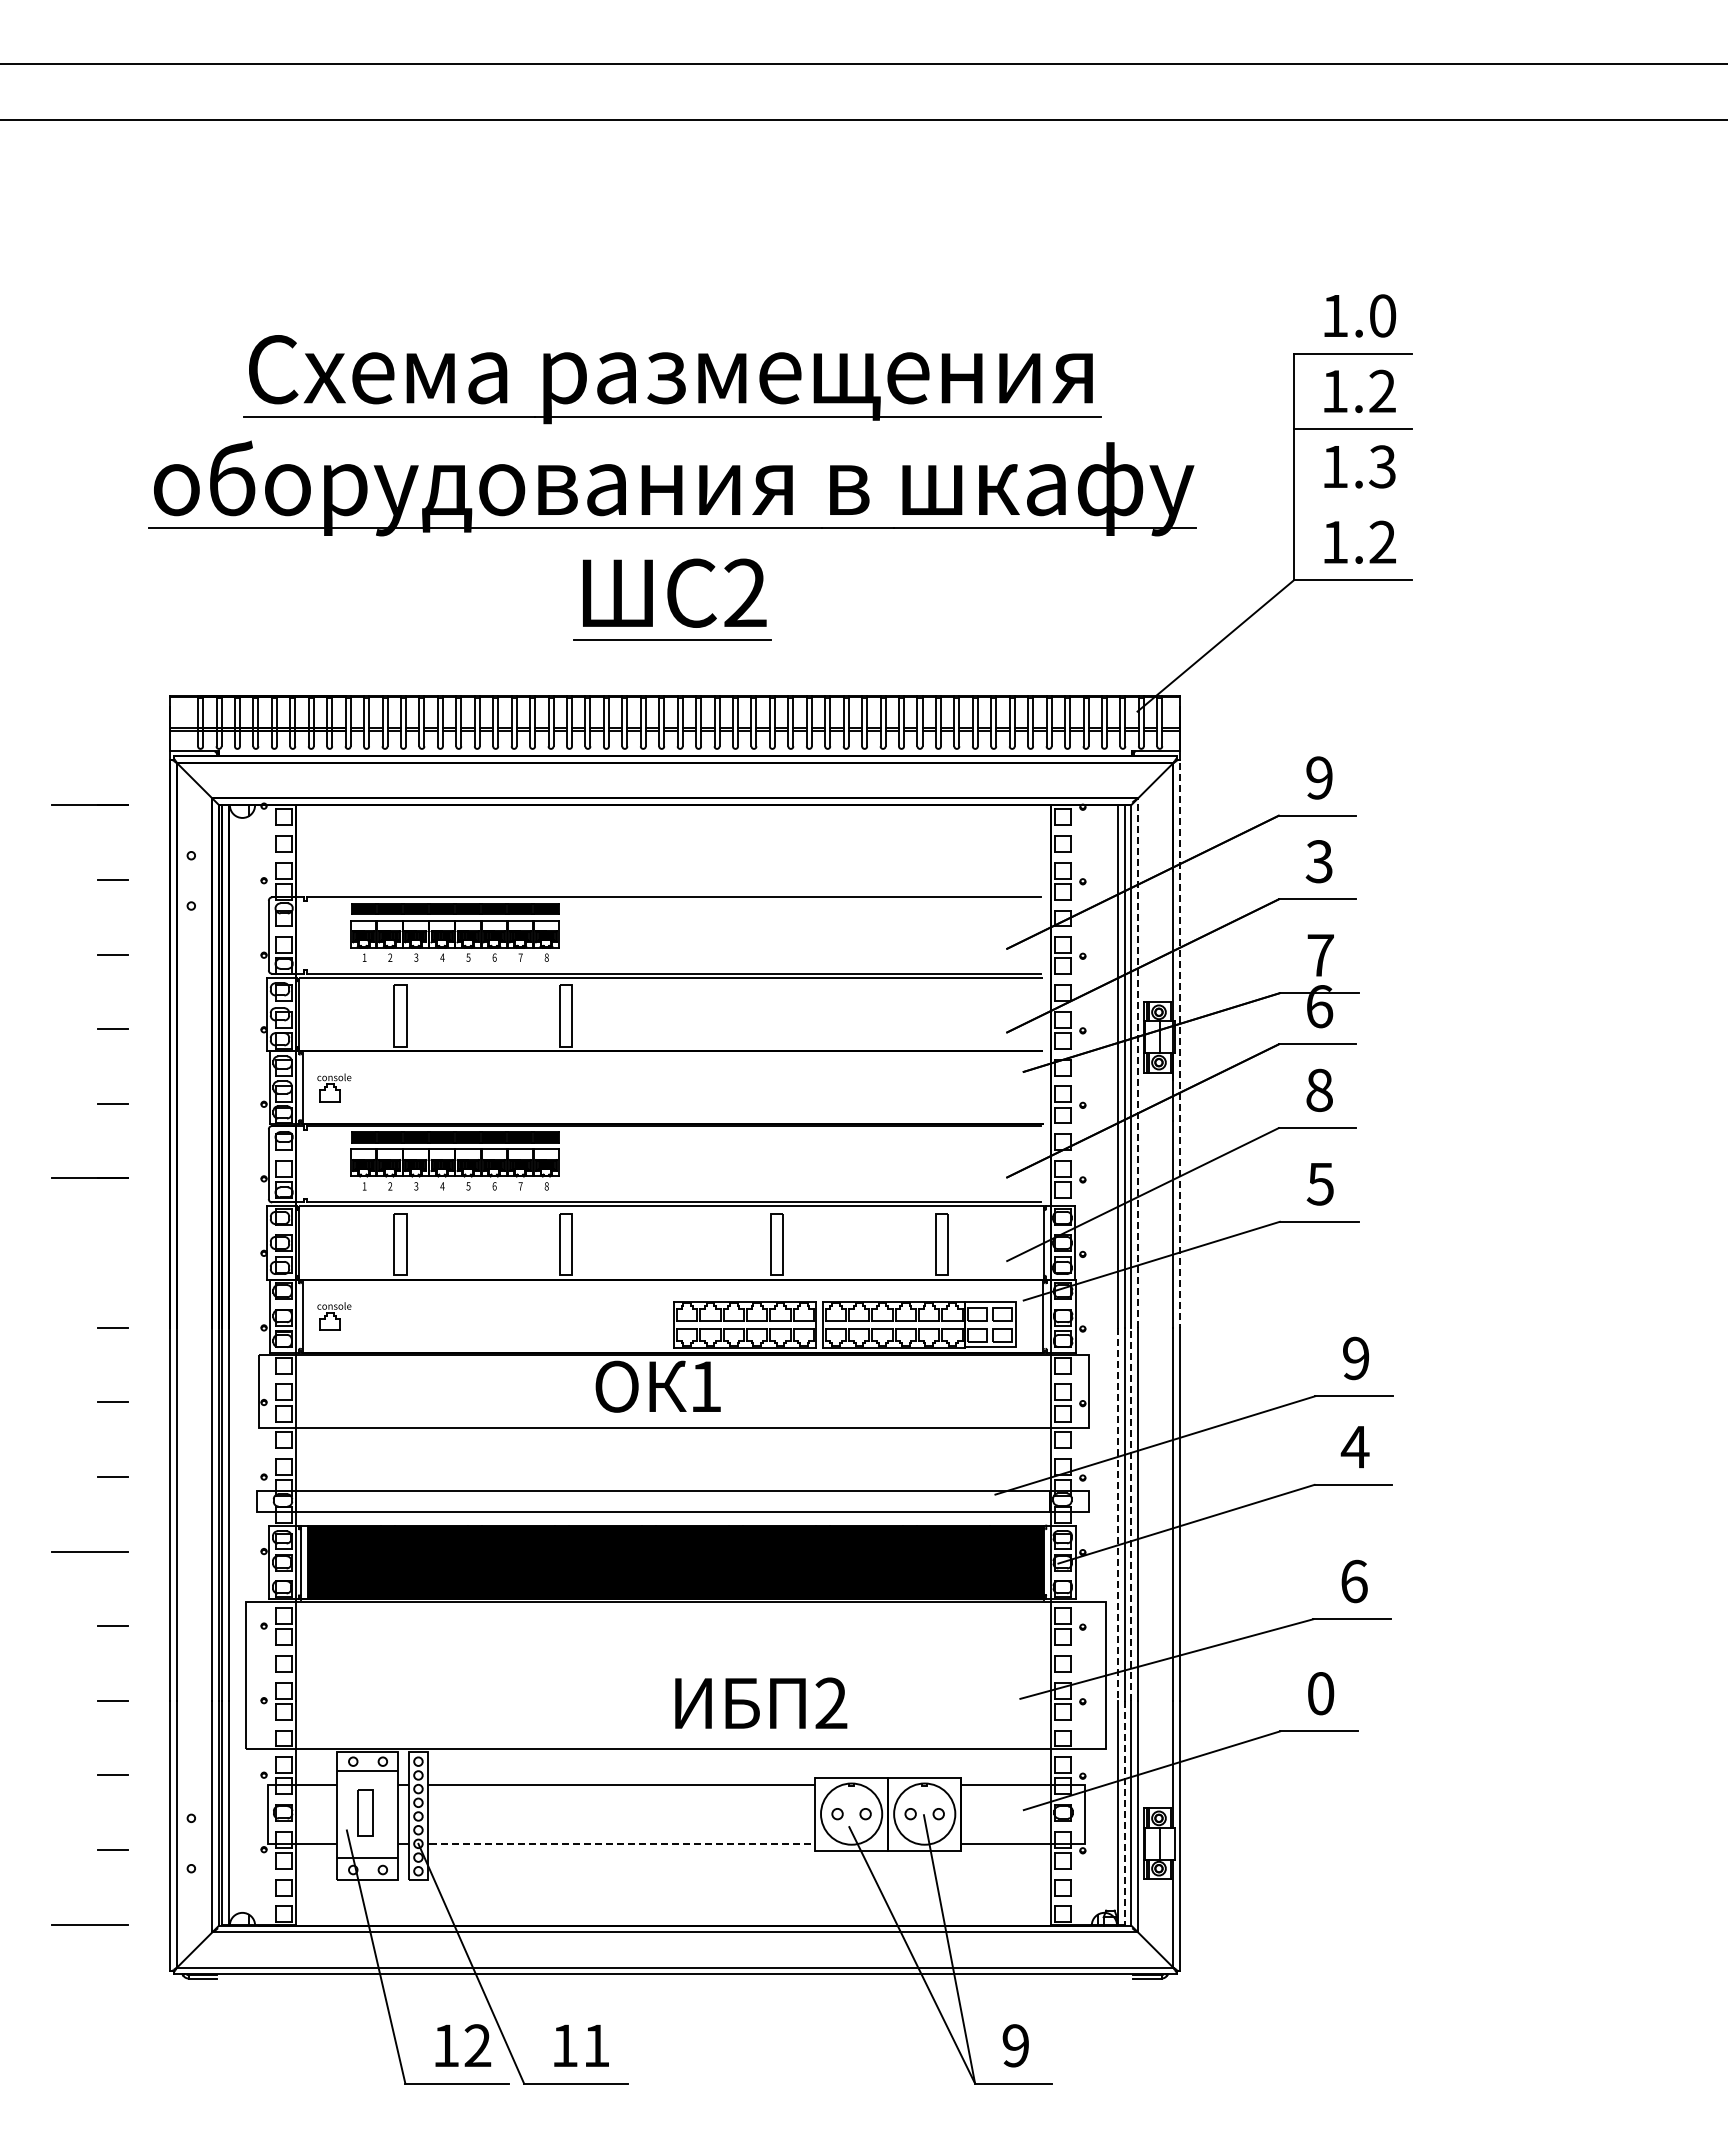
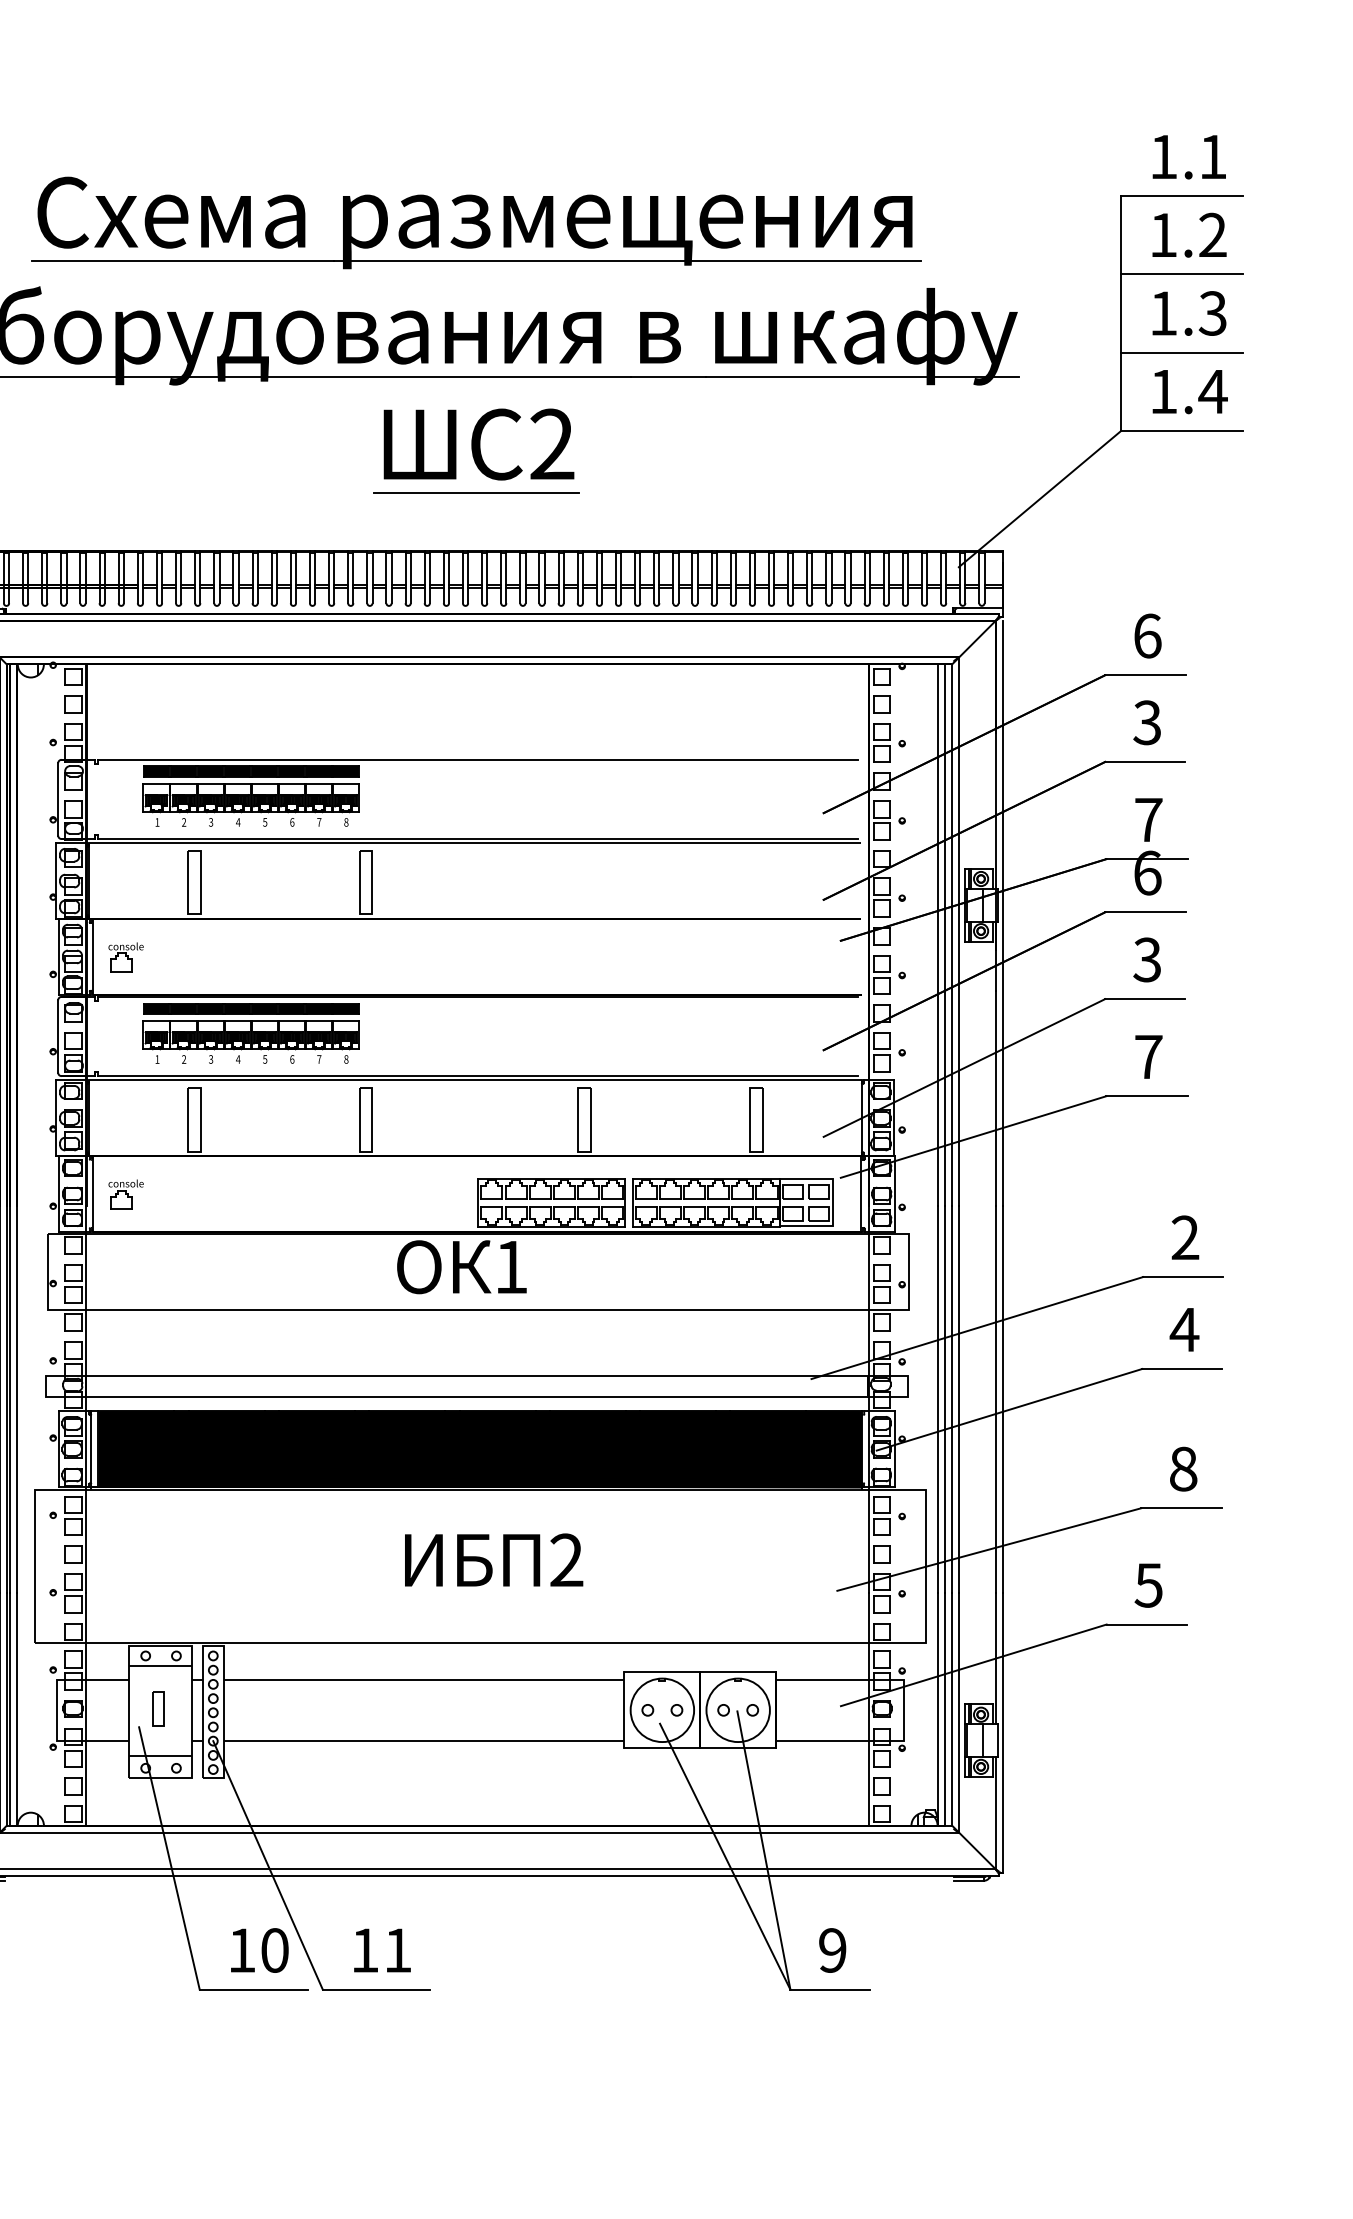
text: (1383, 315) -> (1213, 156), 1.0 -> 1.1
line: (1352, 504) -> (1181, 352), added
text: (1382, 541) -> (1212, 390), 1.2 -> 1.4
text: (1319, 777) -> (1147, 635), 9 -> 6
line: (1180, 1046) -> (1003, 914), dashed -> solid
line: (1138, 1063) -> (959, 932), dashed -> solid
text: (1318, 1089) -> (1146, 959), 8 -> 3
text: (1319, 1184) -> (1147, 1057), 5 -> 7
text: (1356, 1358) -> (1185, 1237), 9 -> 2
line: (1131, 1513) -> (952, 1398), dashed -> solid
line: (1117, 1514) -> (938, 1399), dashed -> solid
text: (1354, 1581) -> (1183, 1469), 6 -> 8
text: (1320, 1693) -> (1148, 1585), 0 -> 5
text: (761, 1702) -> (494, 1559), moved
part: (365, 1812) -> (158, 1708), size x0.71
line: (1124, 1813) -> (945, 1709), dashed -> solid
line: (623, 1843) -> (425, 1740), dashed -> solid
text: (477, 2045) -> (274, 1950), 12 -> 10

